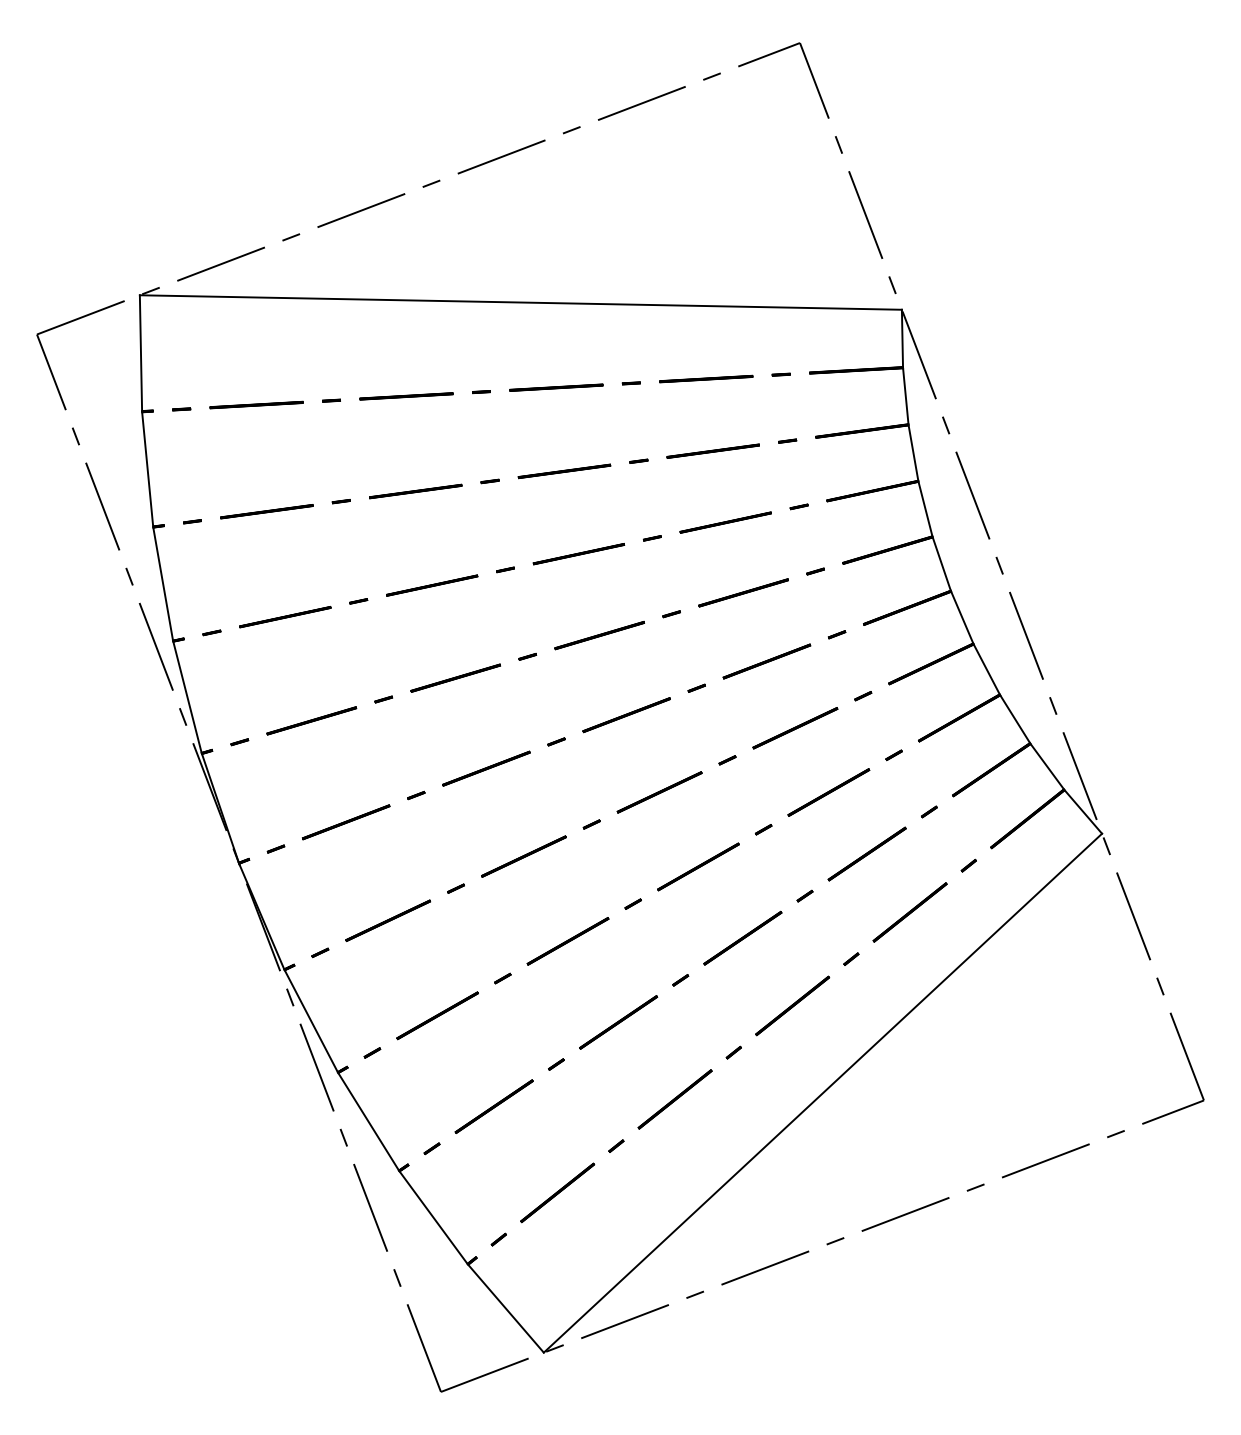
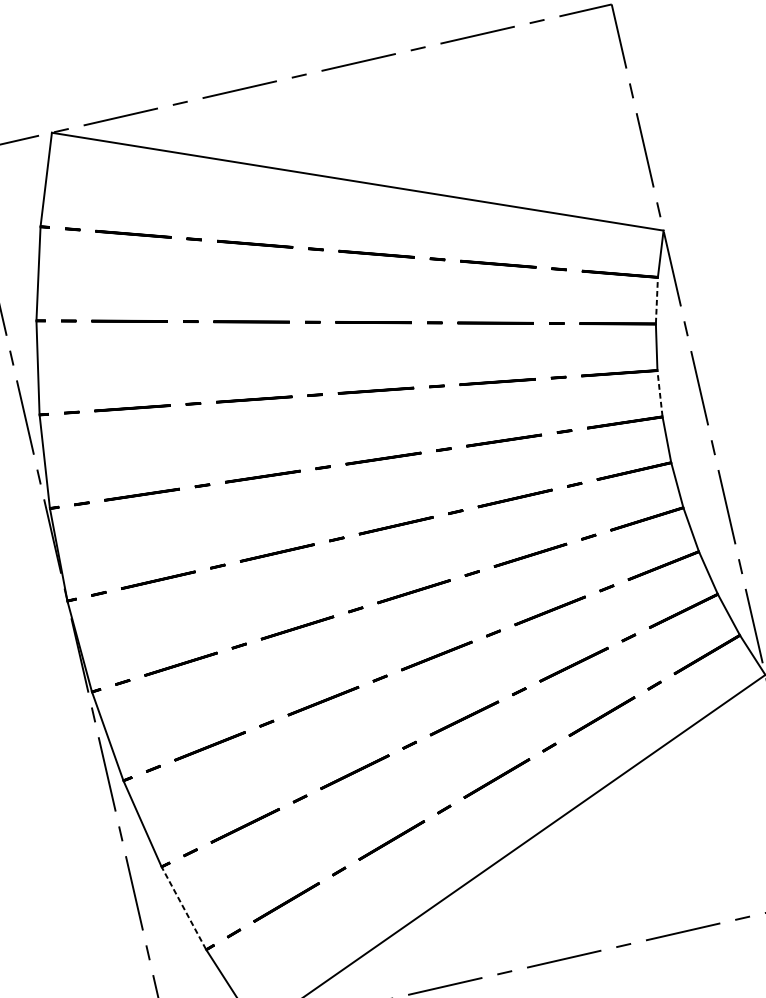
line: (905, 395) -> (656, 300), solid -> dashed
line: (925, 508) -> (660, 393), solid -> dashed
line: (433, 1217) -> (183, 908), solid -> dashed

